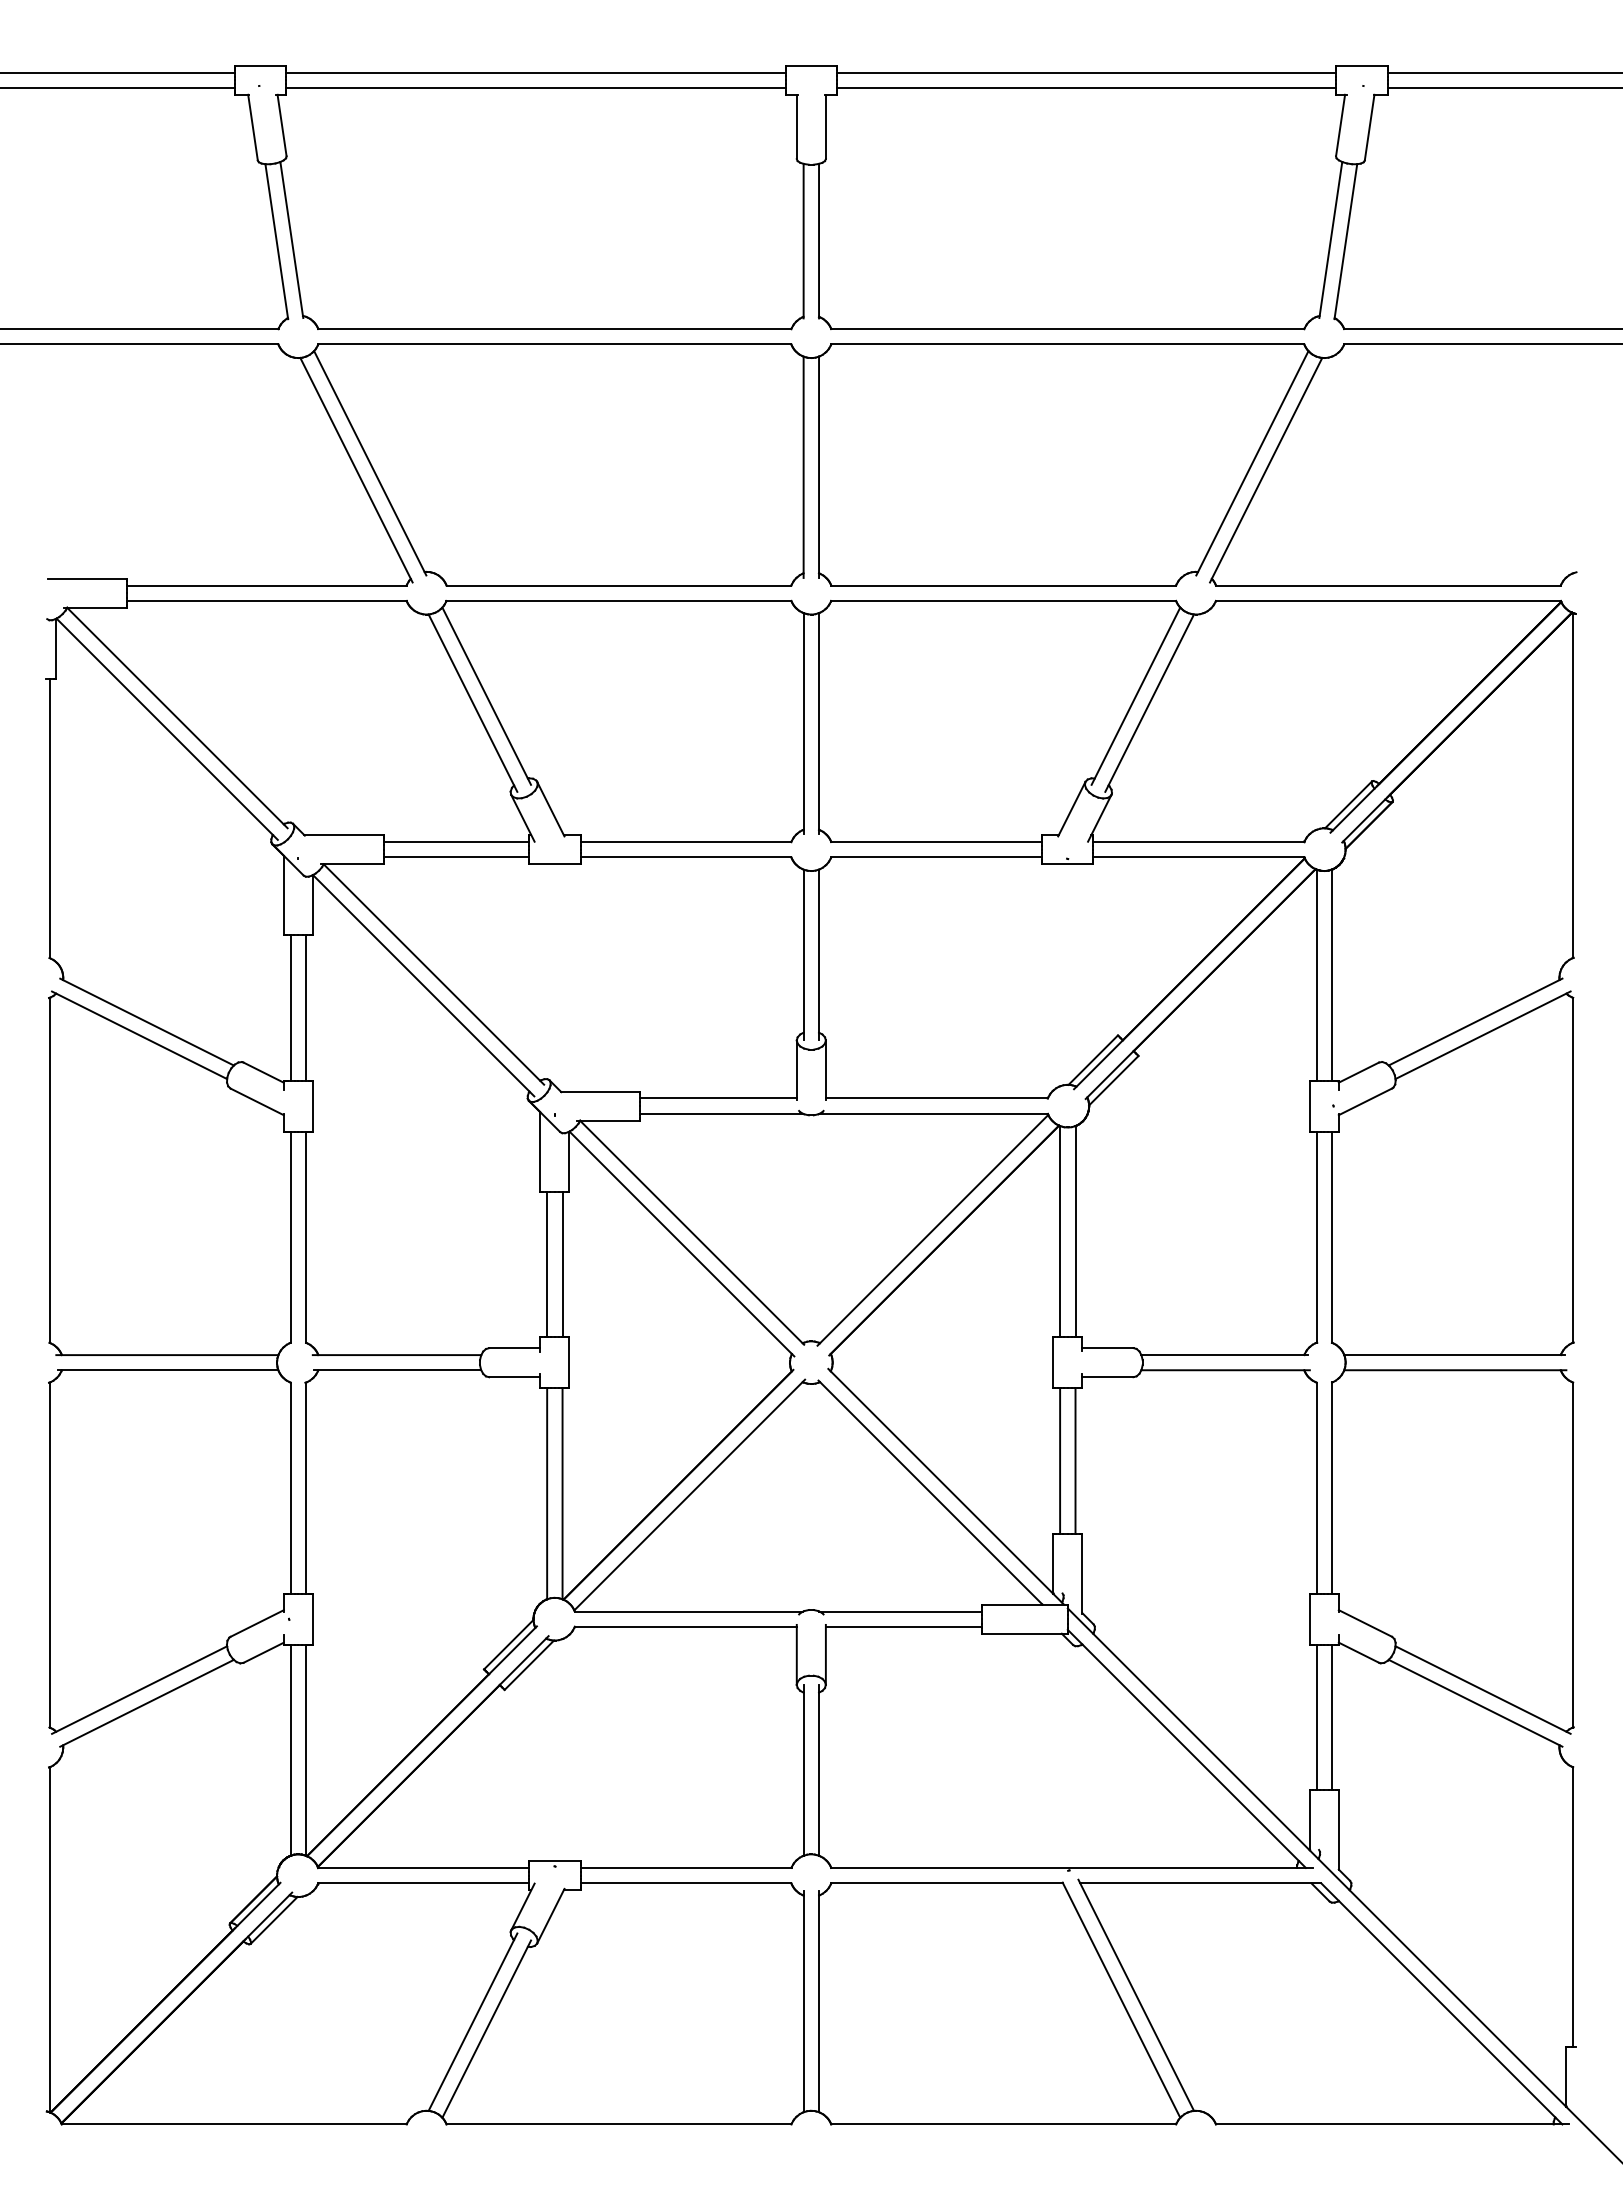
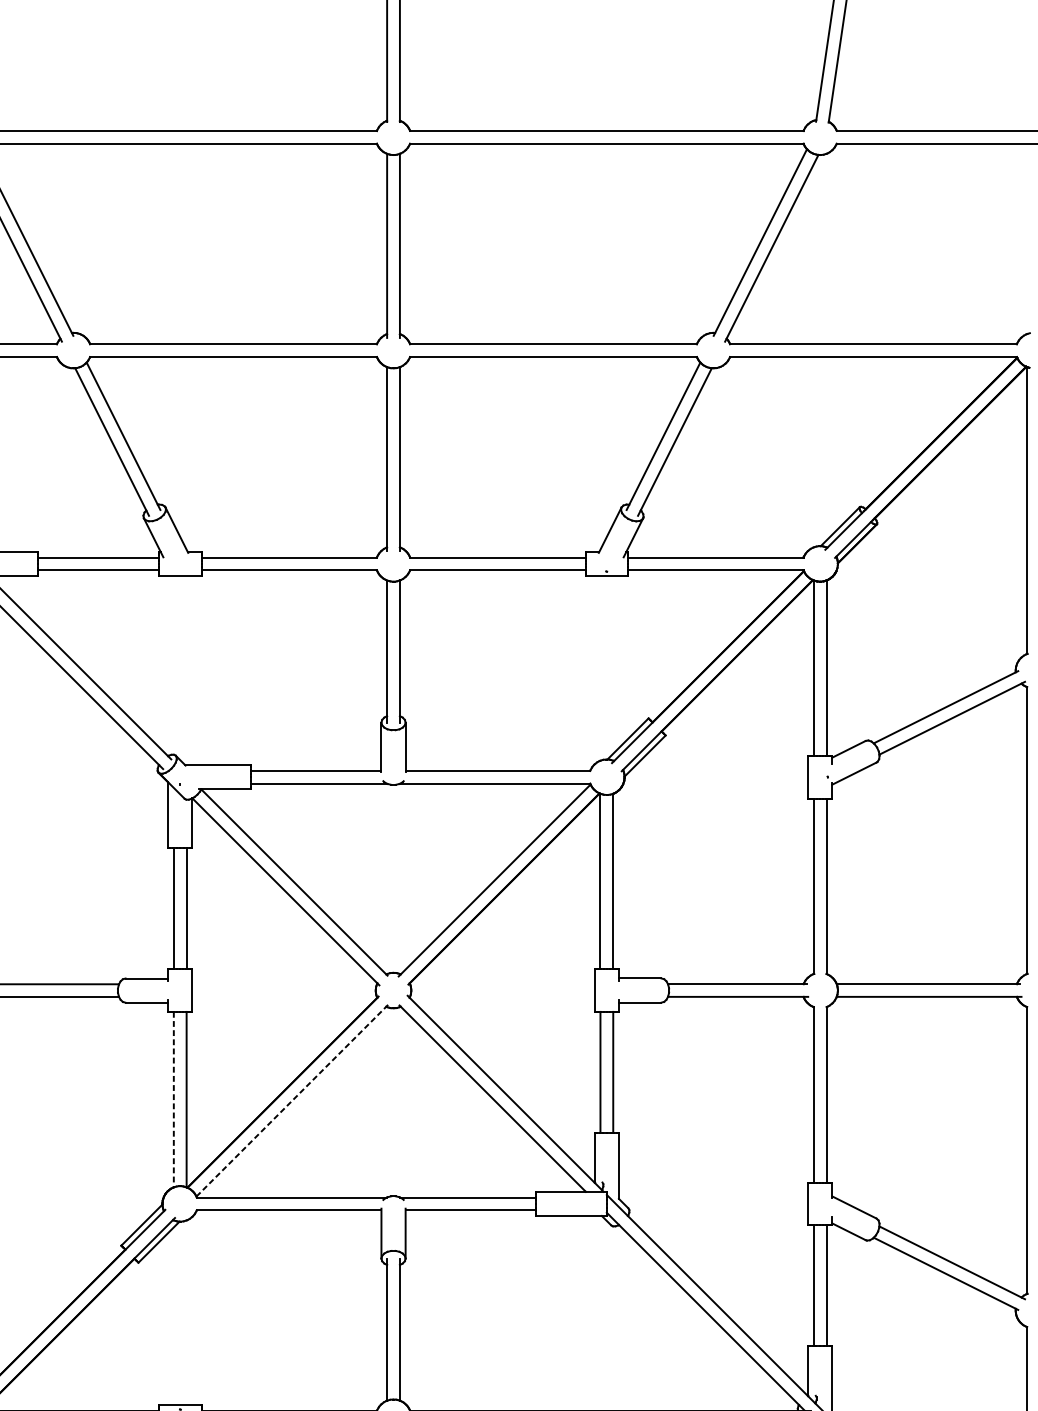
line: (547, 1493) -> (174, 1099), solid -> dashed
line: (690, 1494) -> (293, 1100), solid -> dashed

